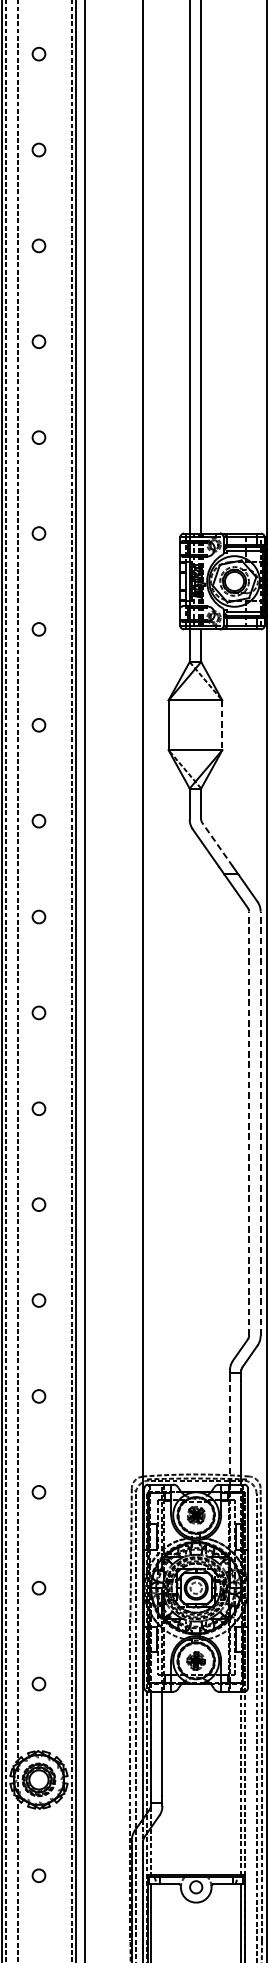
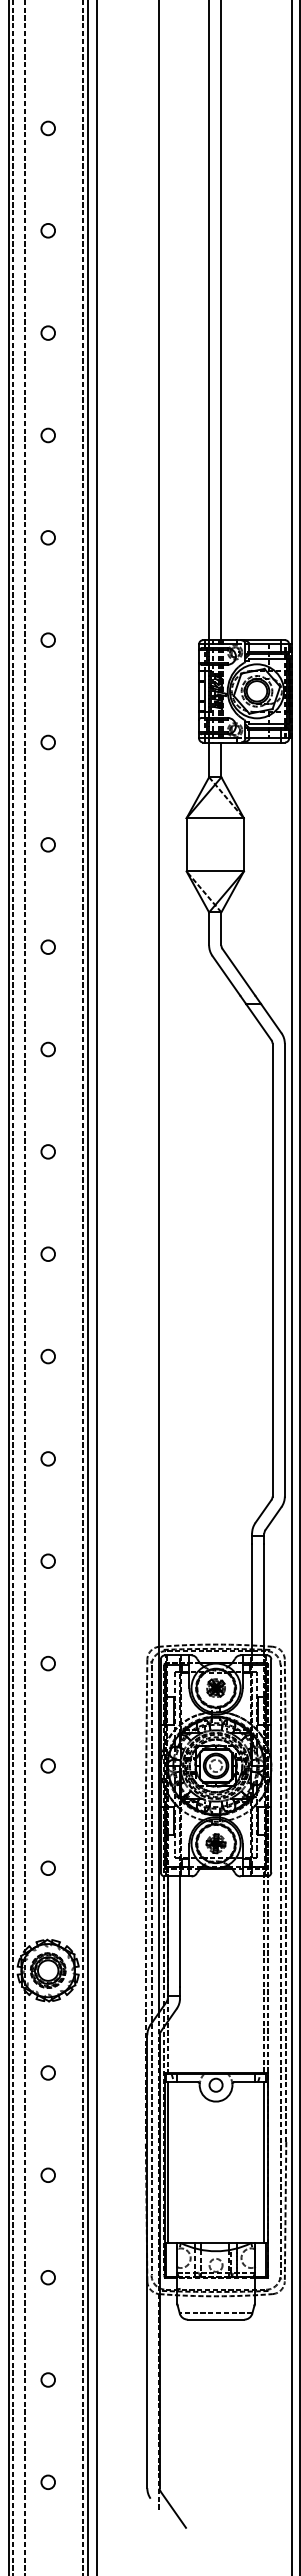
line: (221, 724) -> (243, 844), dashed -> solid
line: (217, 844) -> (238, 972), dashed -> solid
line: (249, 1123) -> (272, 1269), dashed -> solid
line: (260, 1123) -> (284, 1269), dashed -> solid
line: (230, 1432) -> (252, 1599), dashed -> solid

